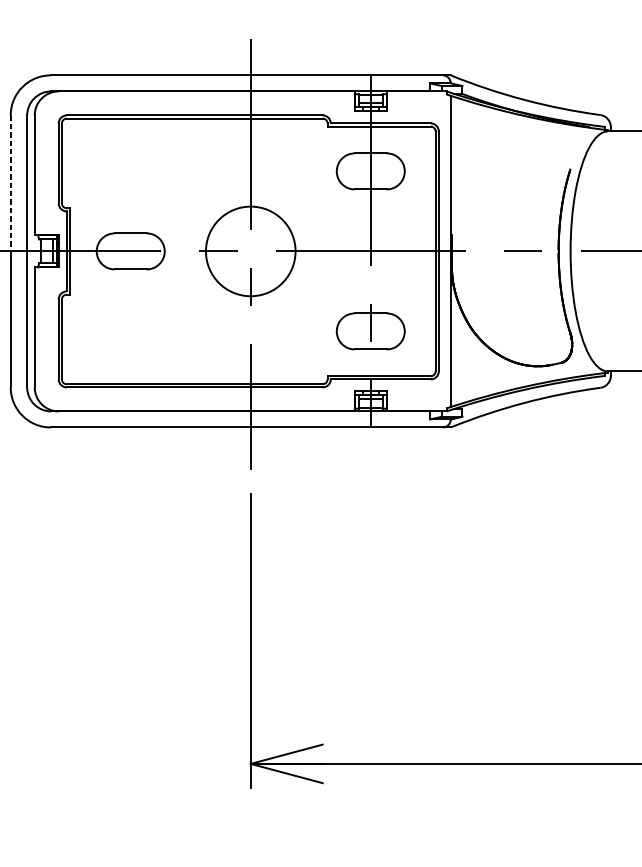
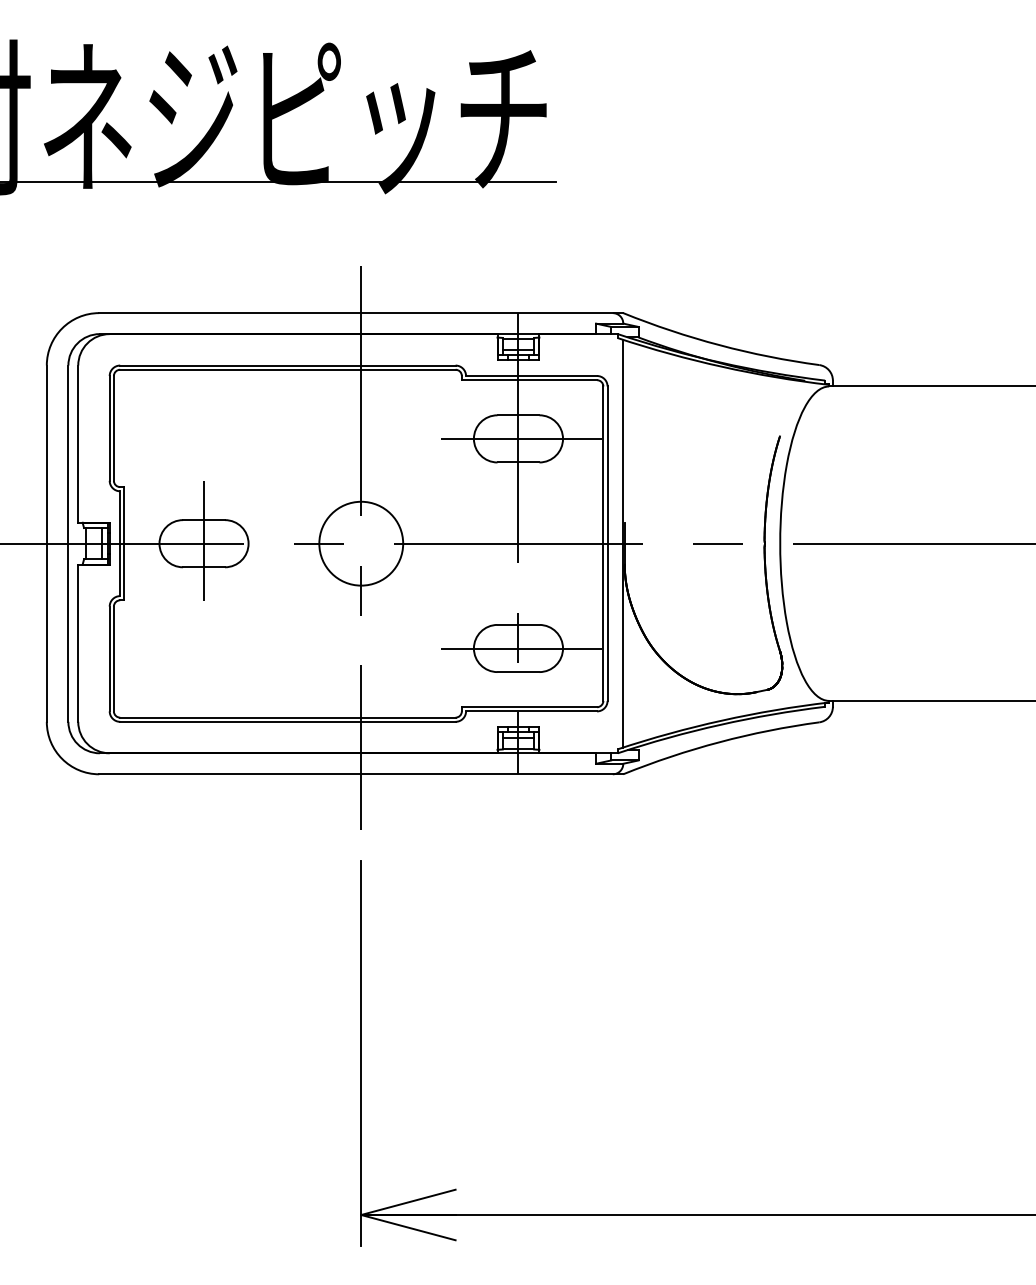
line: (373, 171) -> (521, 438), added
line: (10, 184) -> (46, 455), dashed -> solid
line: (131, 248) -> (204, 540), added
circle: (250, 251) -> (361, 543), size x0.71
line: (373, 331) -> (521, 648), added

